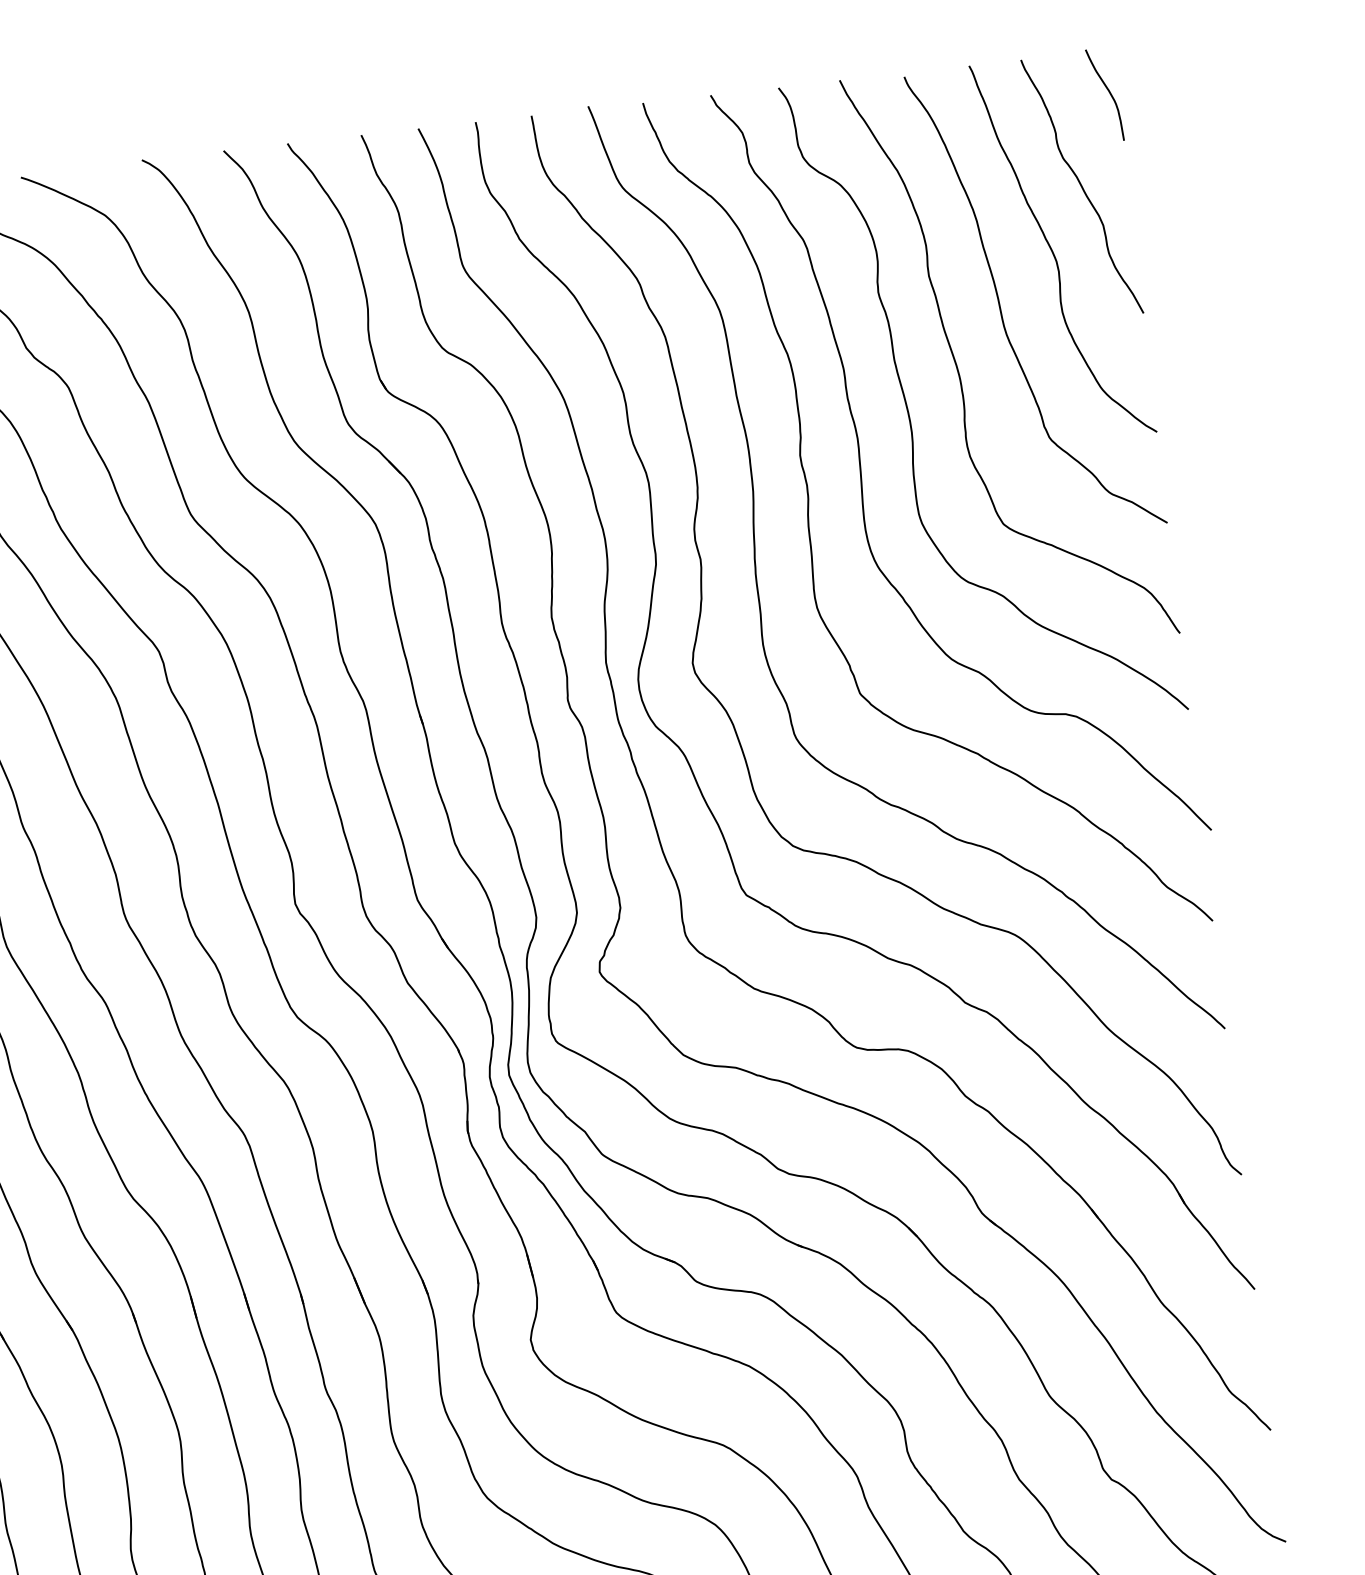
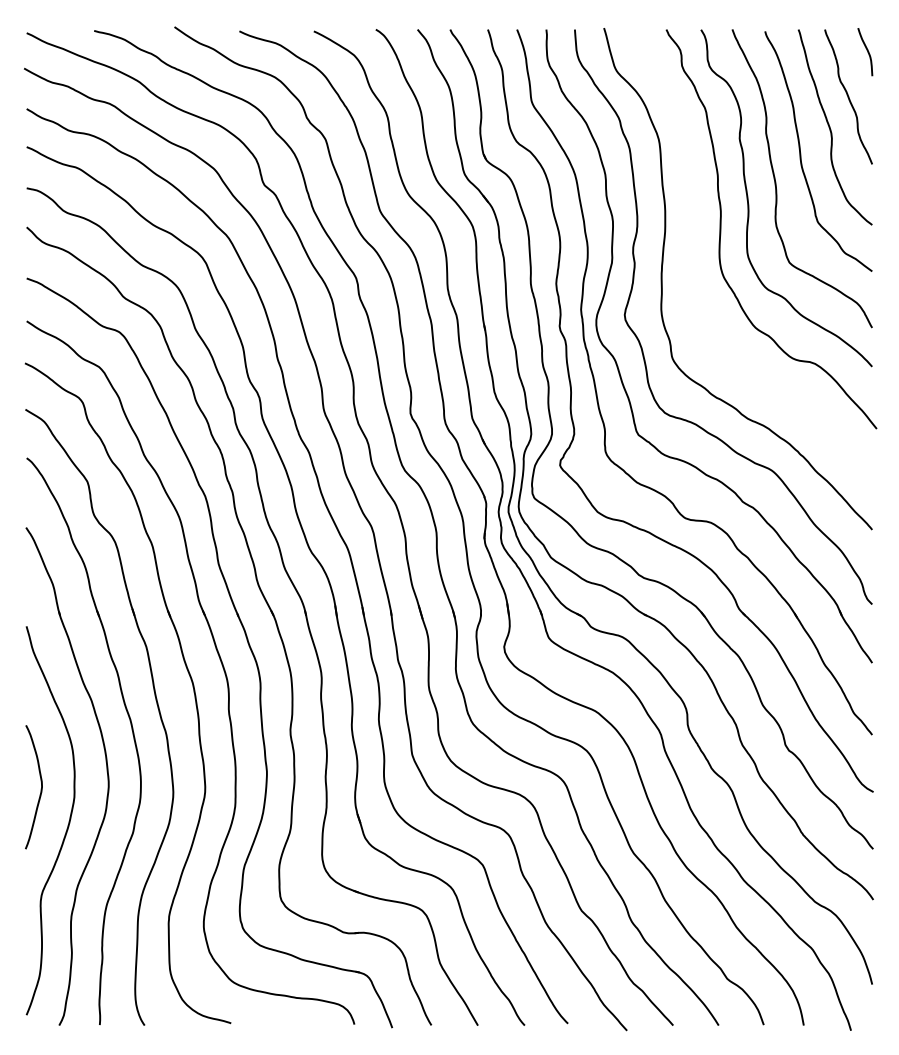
curve: (810, 504) -> (693, 241), removed

